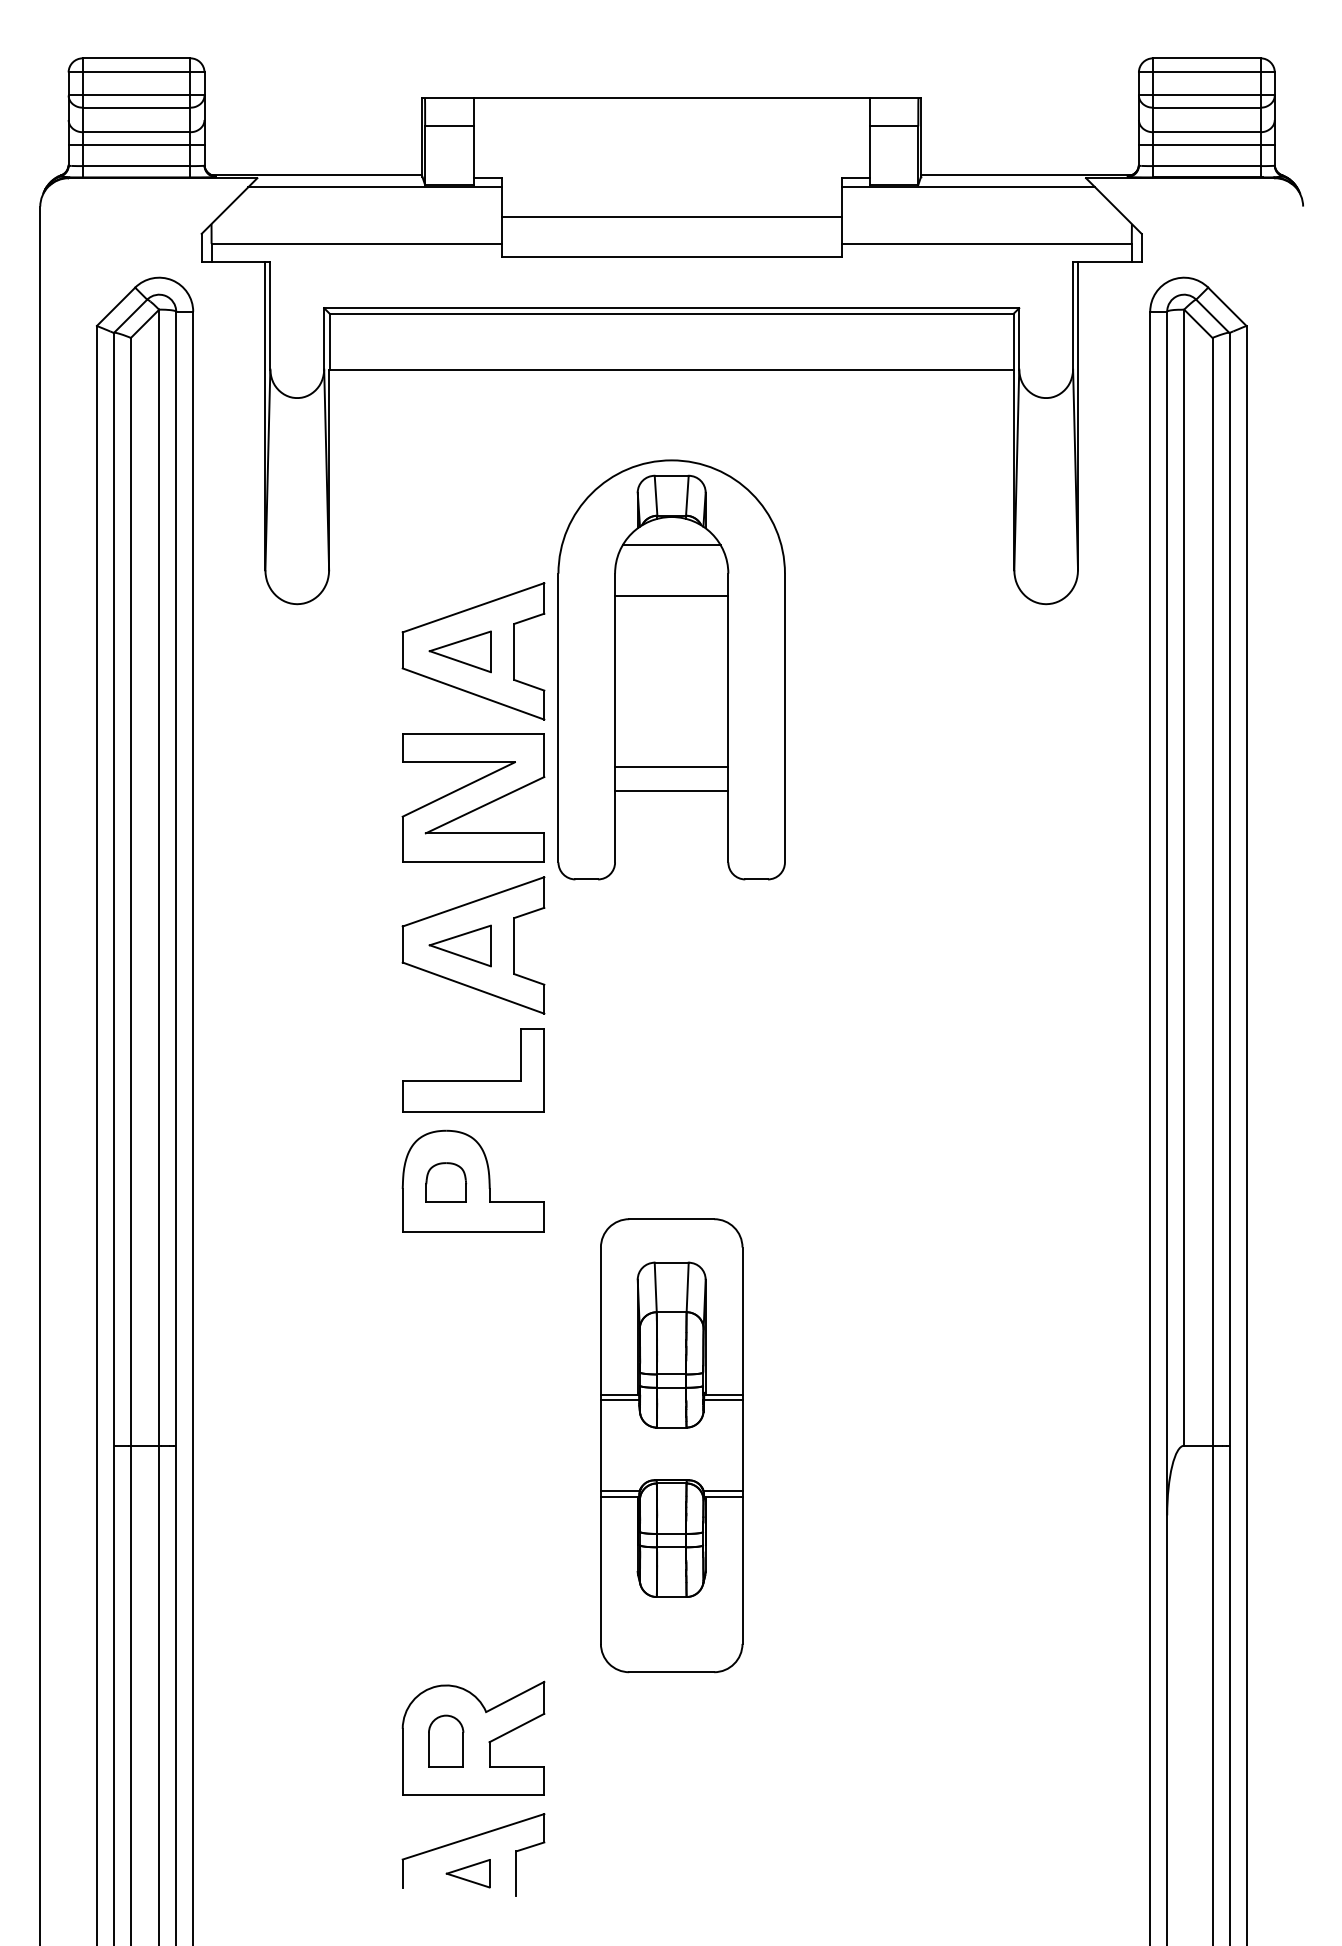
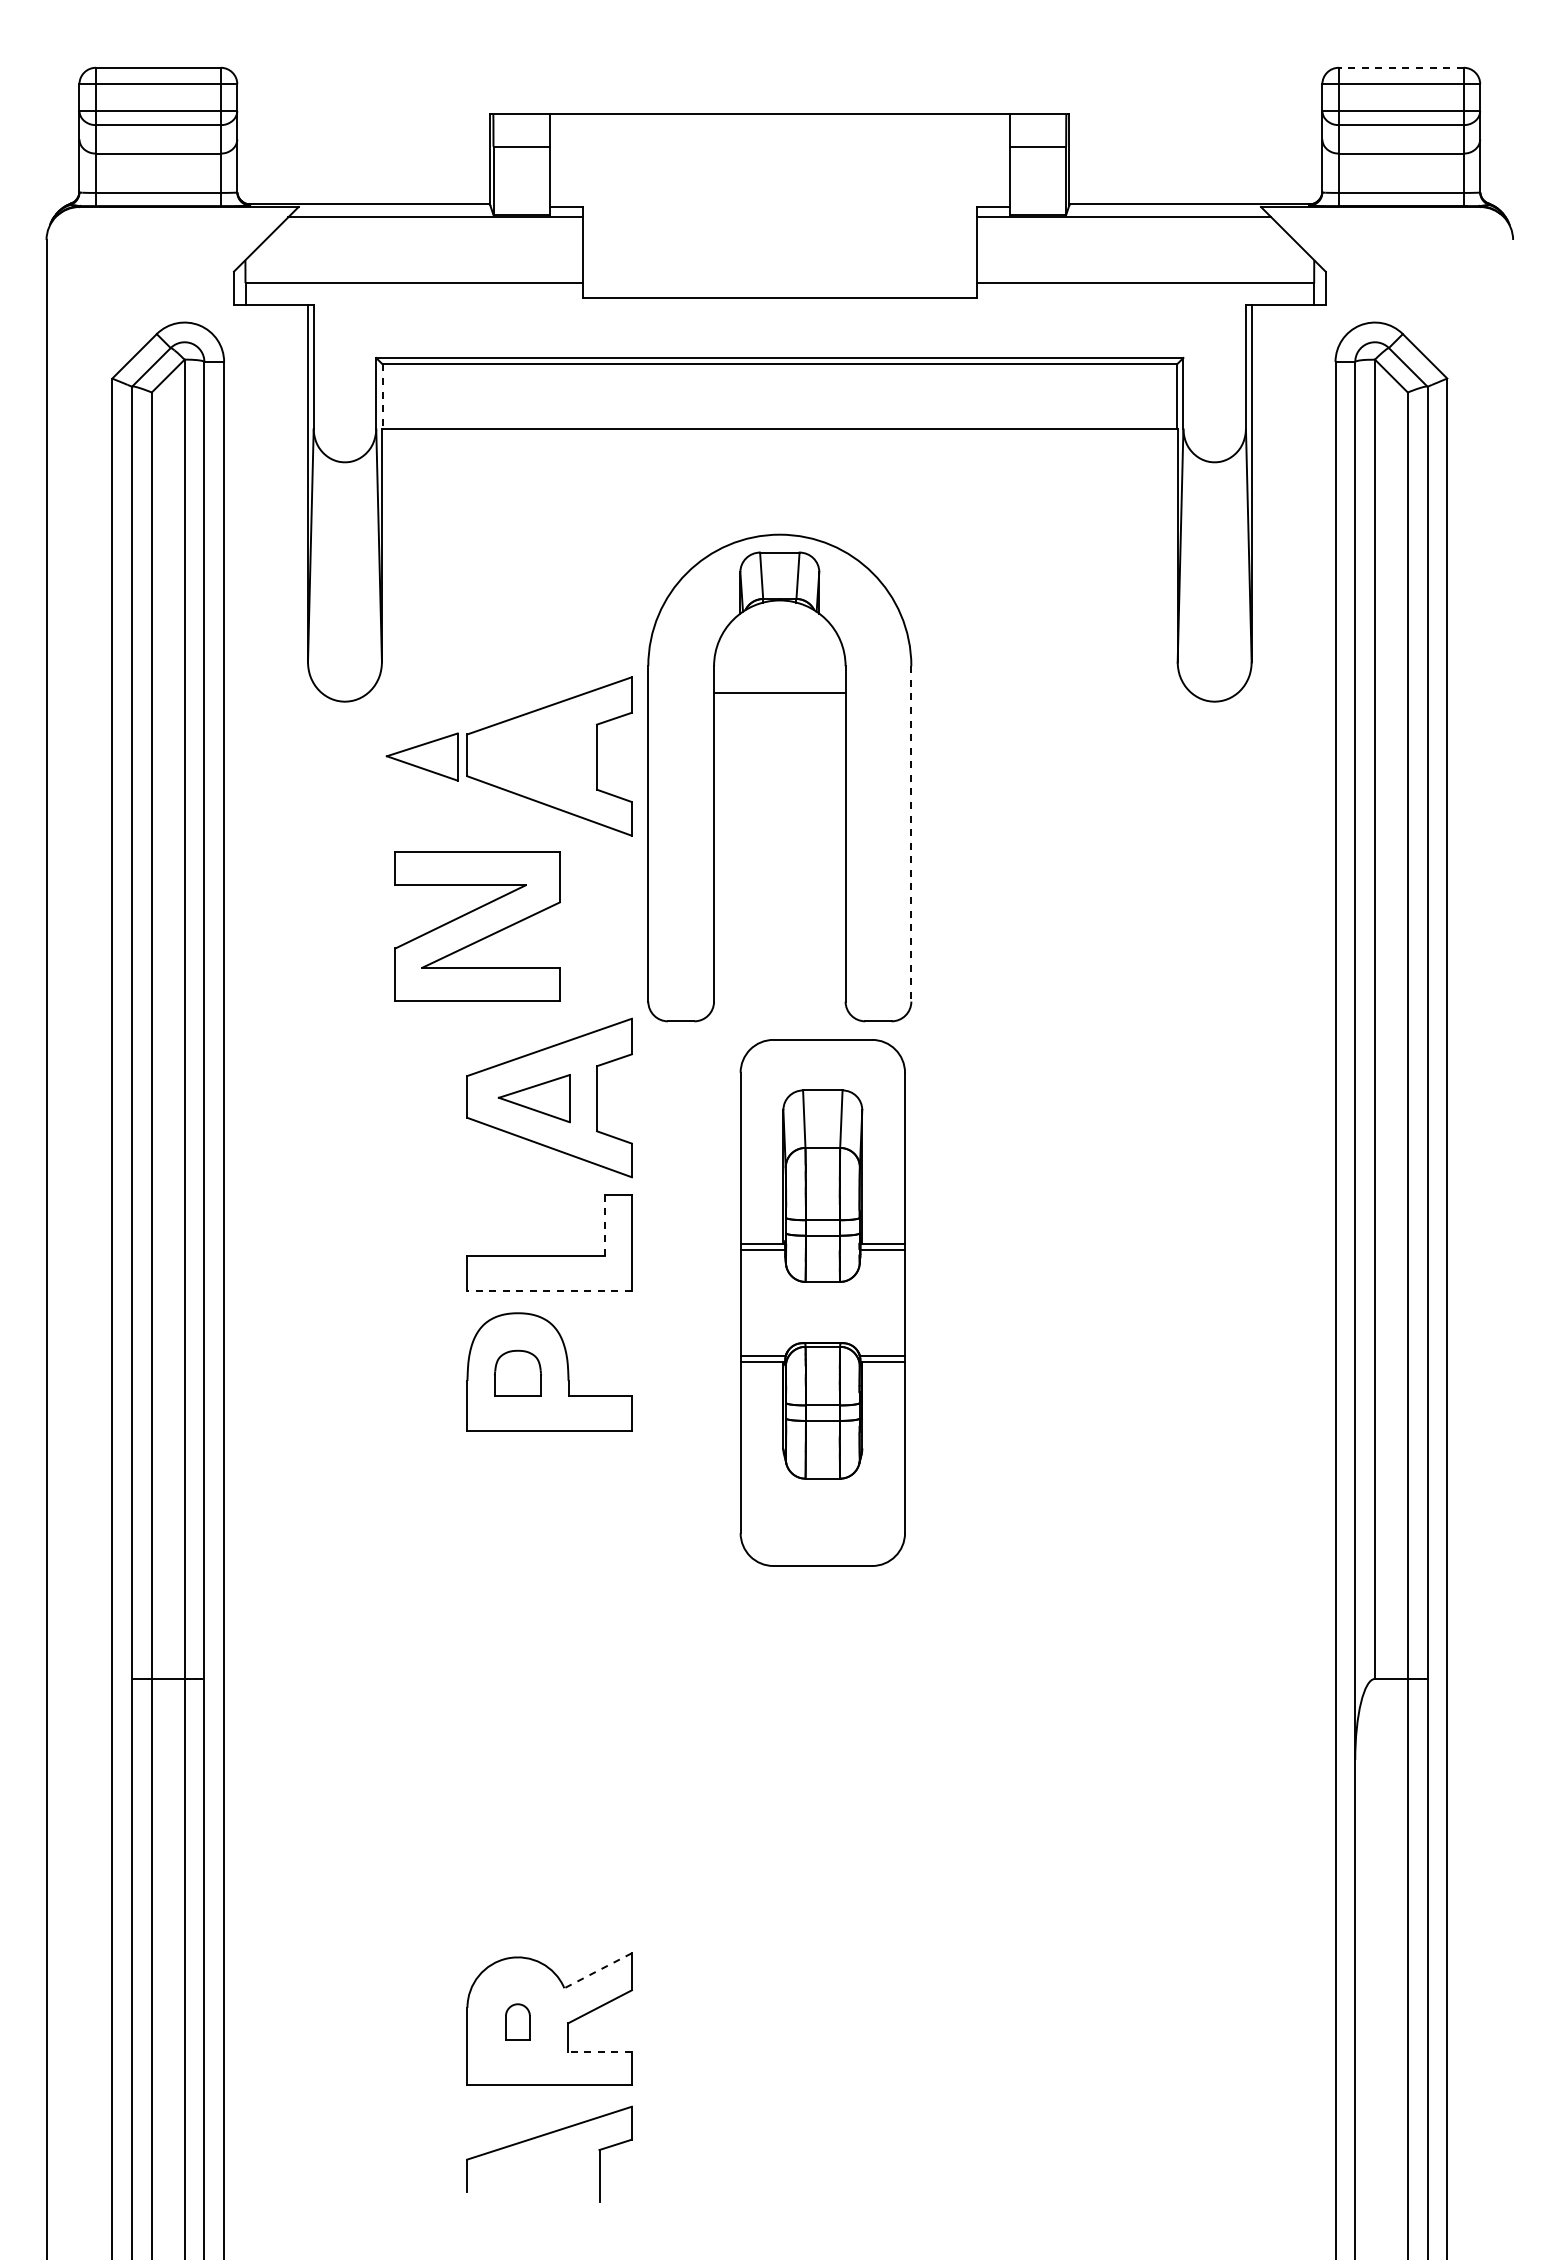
line: (1206, 58) -> (1400, 67), solid -> dashed
line: (136, 144) -> (158, 167), removed
line: (1207, 144) -> (1401, 167), removed
line: (671, 216) -> (779, 251), removed
line: (329, 341) -> (382, 396), solid -> dashed
line: (671, 545) -> (779, 633), removed
part: (459, 651) -> (421, 756), moved
line: (785, 717) -> (911, 833), solid -> dashed
line: (671, 766) -> (779, 890), removed
line: (671, 790) -> (779, 918), removed
part: (473, 797) -> (477, 926), moved
line: (520, 1054) -> (604, 1224), solid -> dashed
line: (473, 1112) -> (549, 1291), solid -> dashed
part: (671, 1445) -> (822, 1302), moved
line: (514, 1697) -> (597, 1971), solid -> dashed
part: (445, 1740) -> (517, 2021), size x0.6
line: (517, 1766) -> (600, 2051), solid -> dashed
part: (468, 1873) -> (543, 2175), removed

